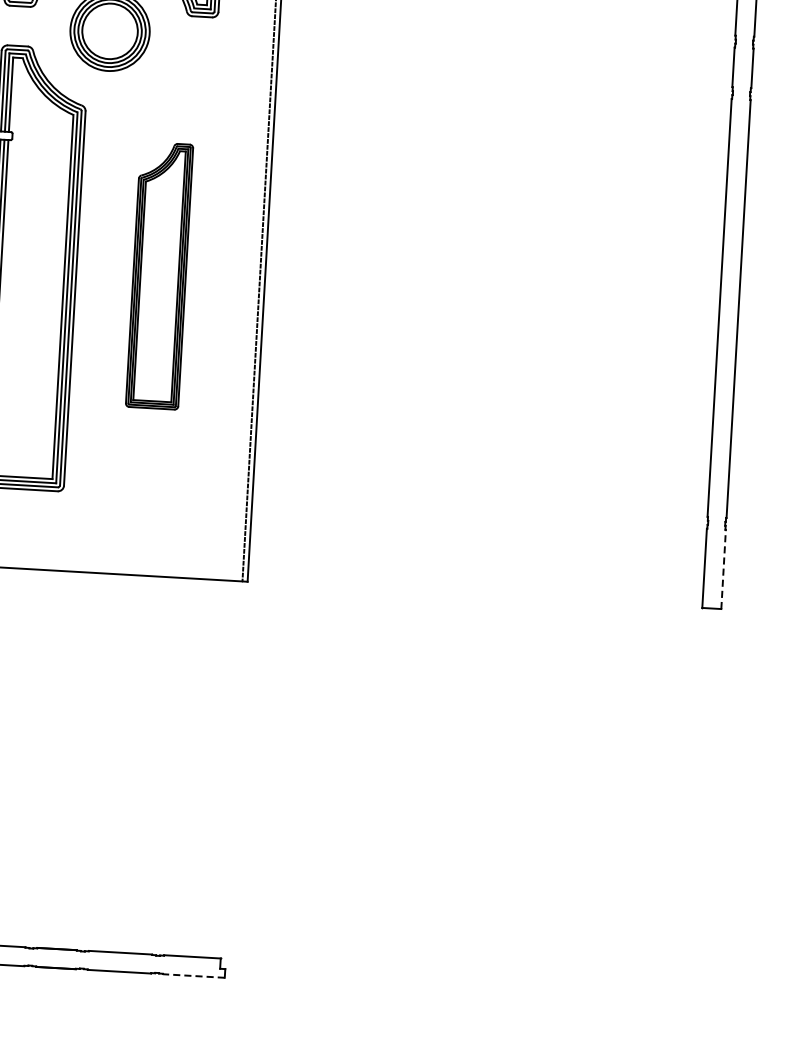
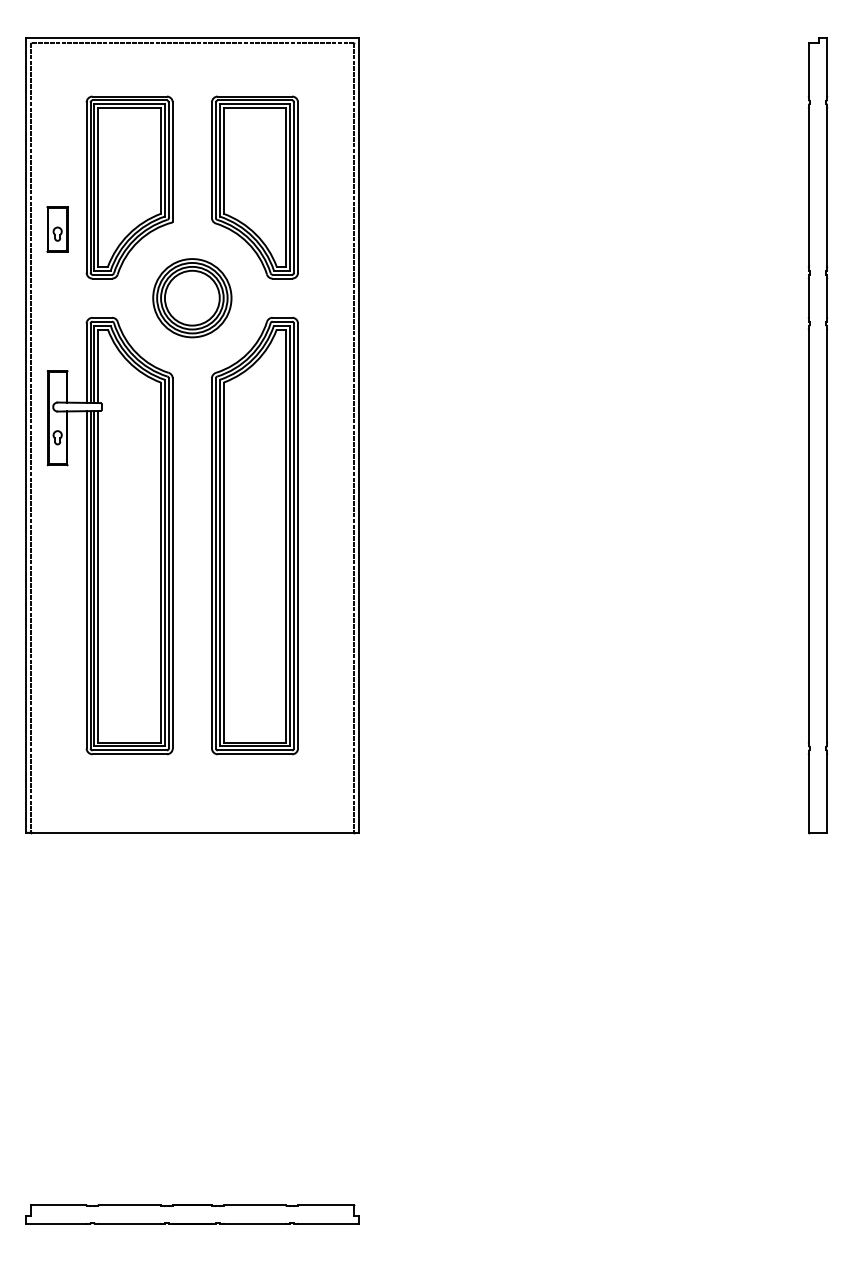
part: (159, 276) -> (254, 536), size x1.67
line: (723, 569) -> (827, 793), dashed -> solid
line: (193, 976) -> (328, 1224), dashed -> solid

